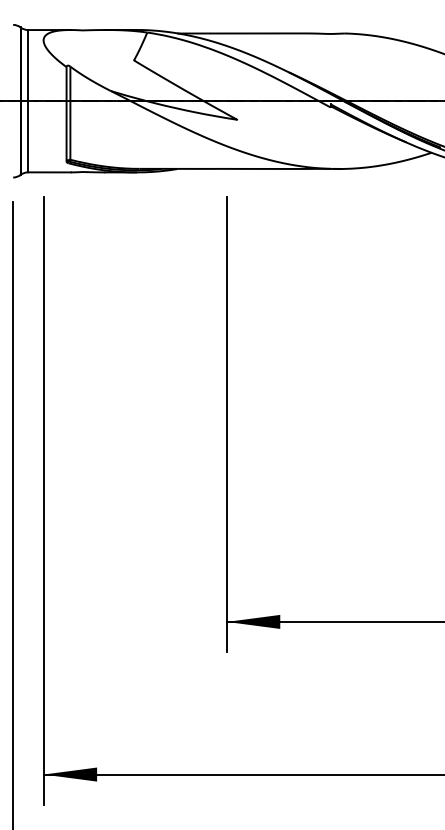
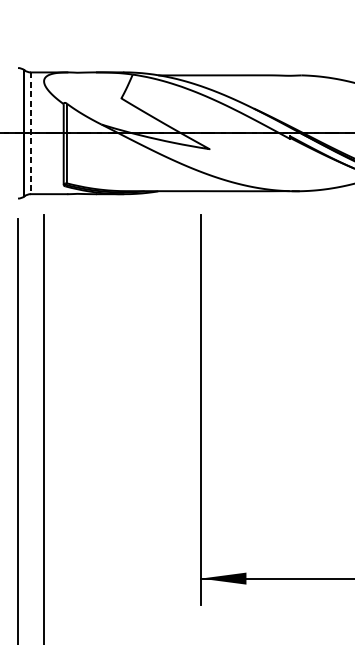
line: (28, 101) -> (31, 133), solid -> dashed

